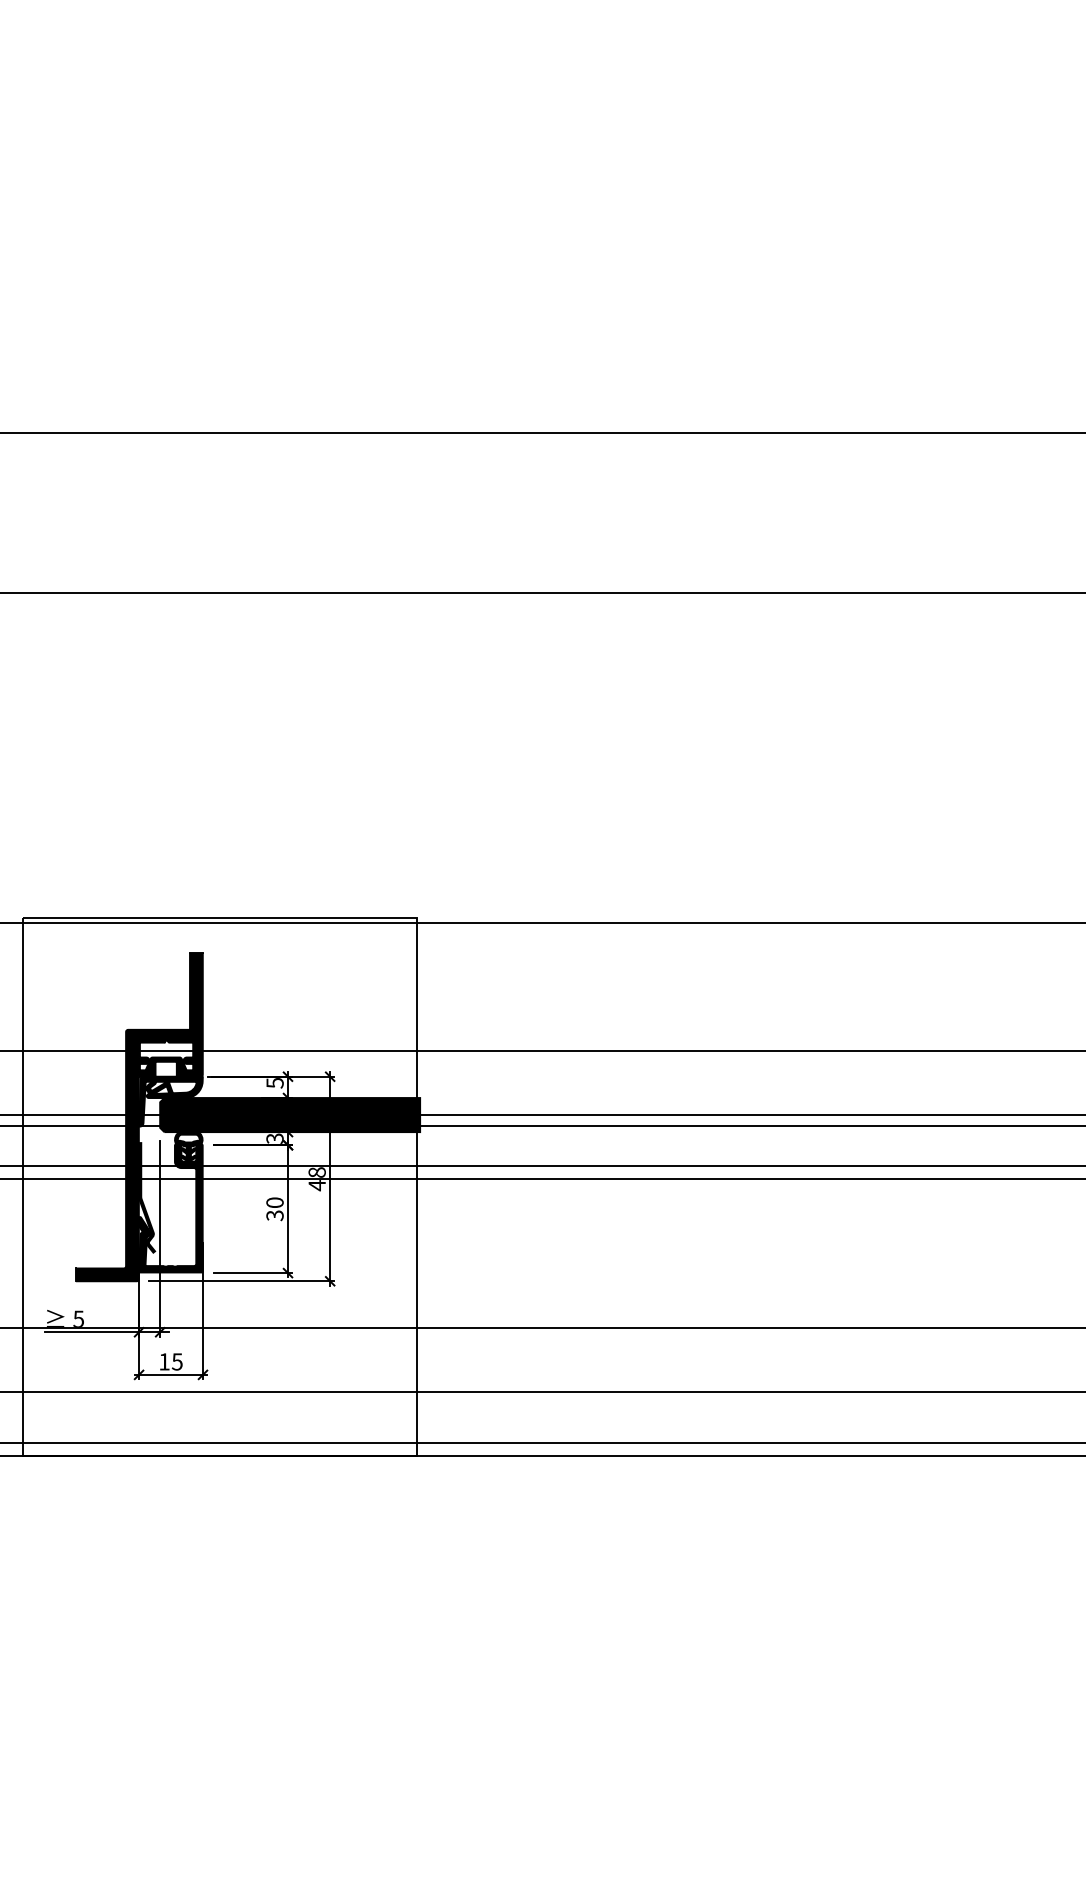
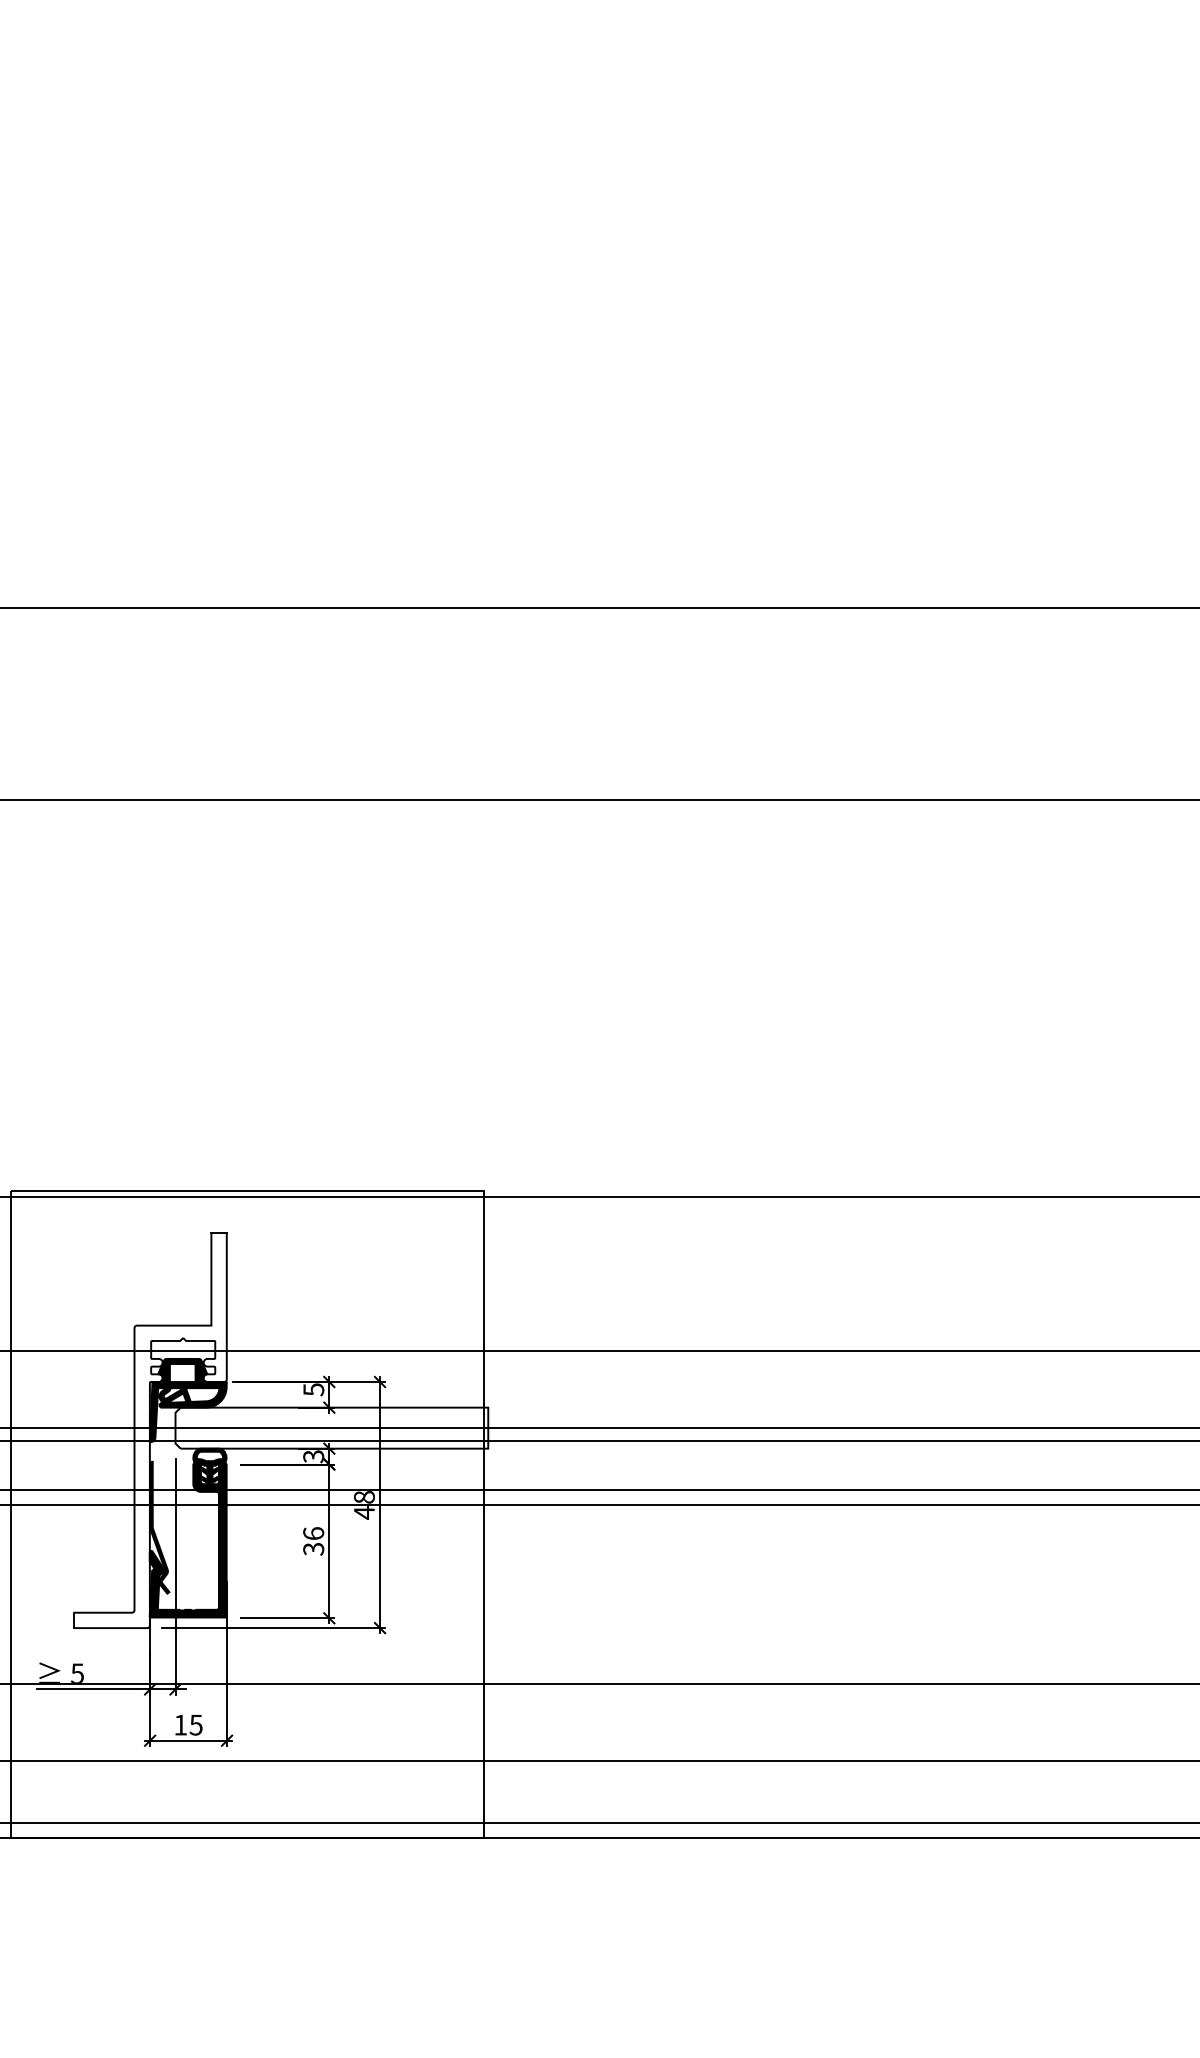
fill: (290, 1115) -> (332, 1428), removed
fill: (138, 1116) -> (149, 1429), removed
text: (274, 1202) -> (313, 1533), 30 -> 36

